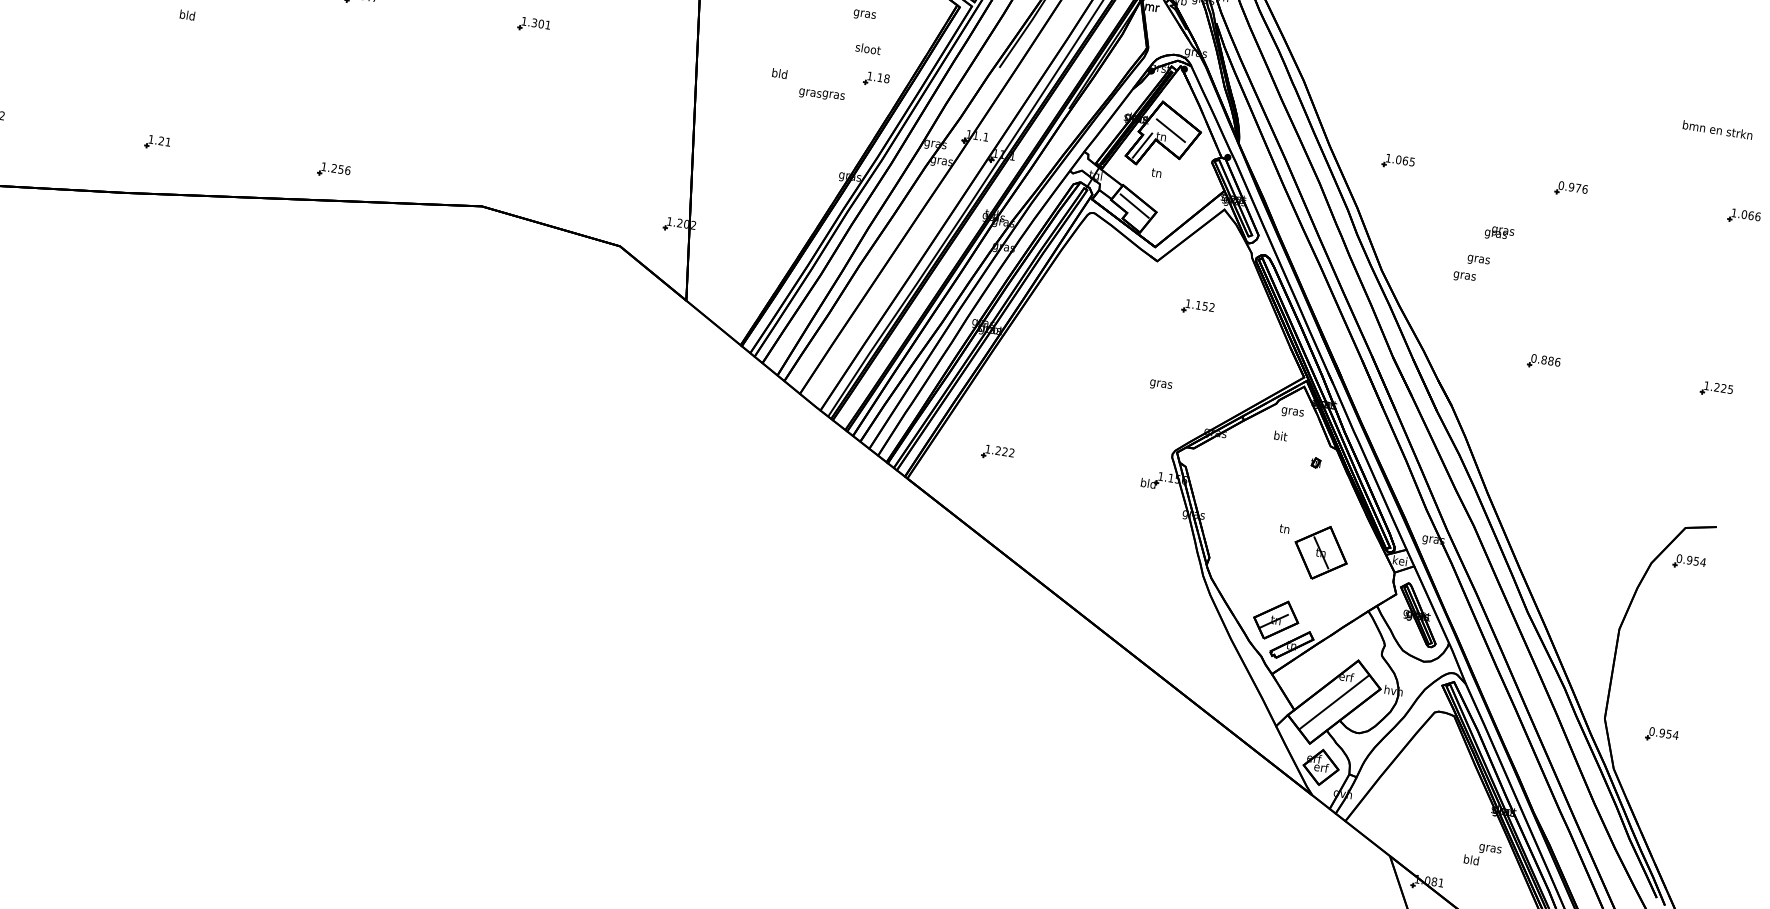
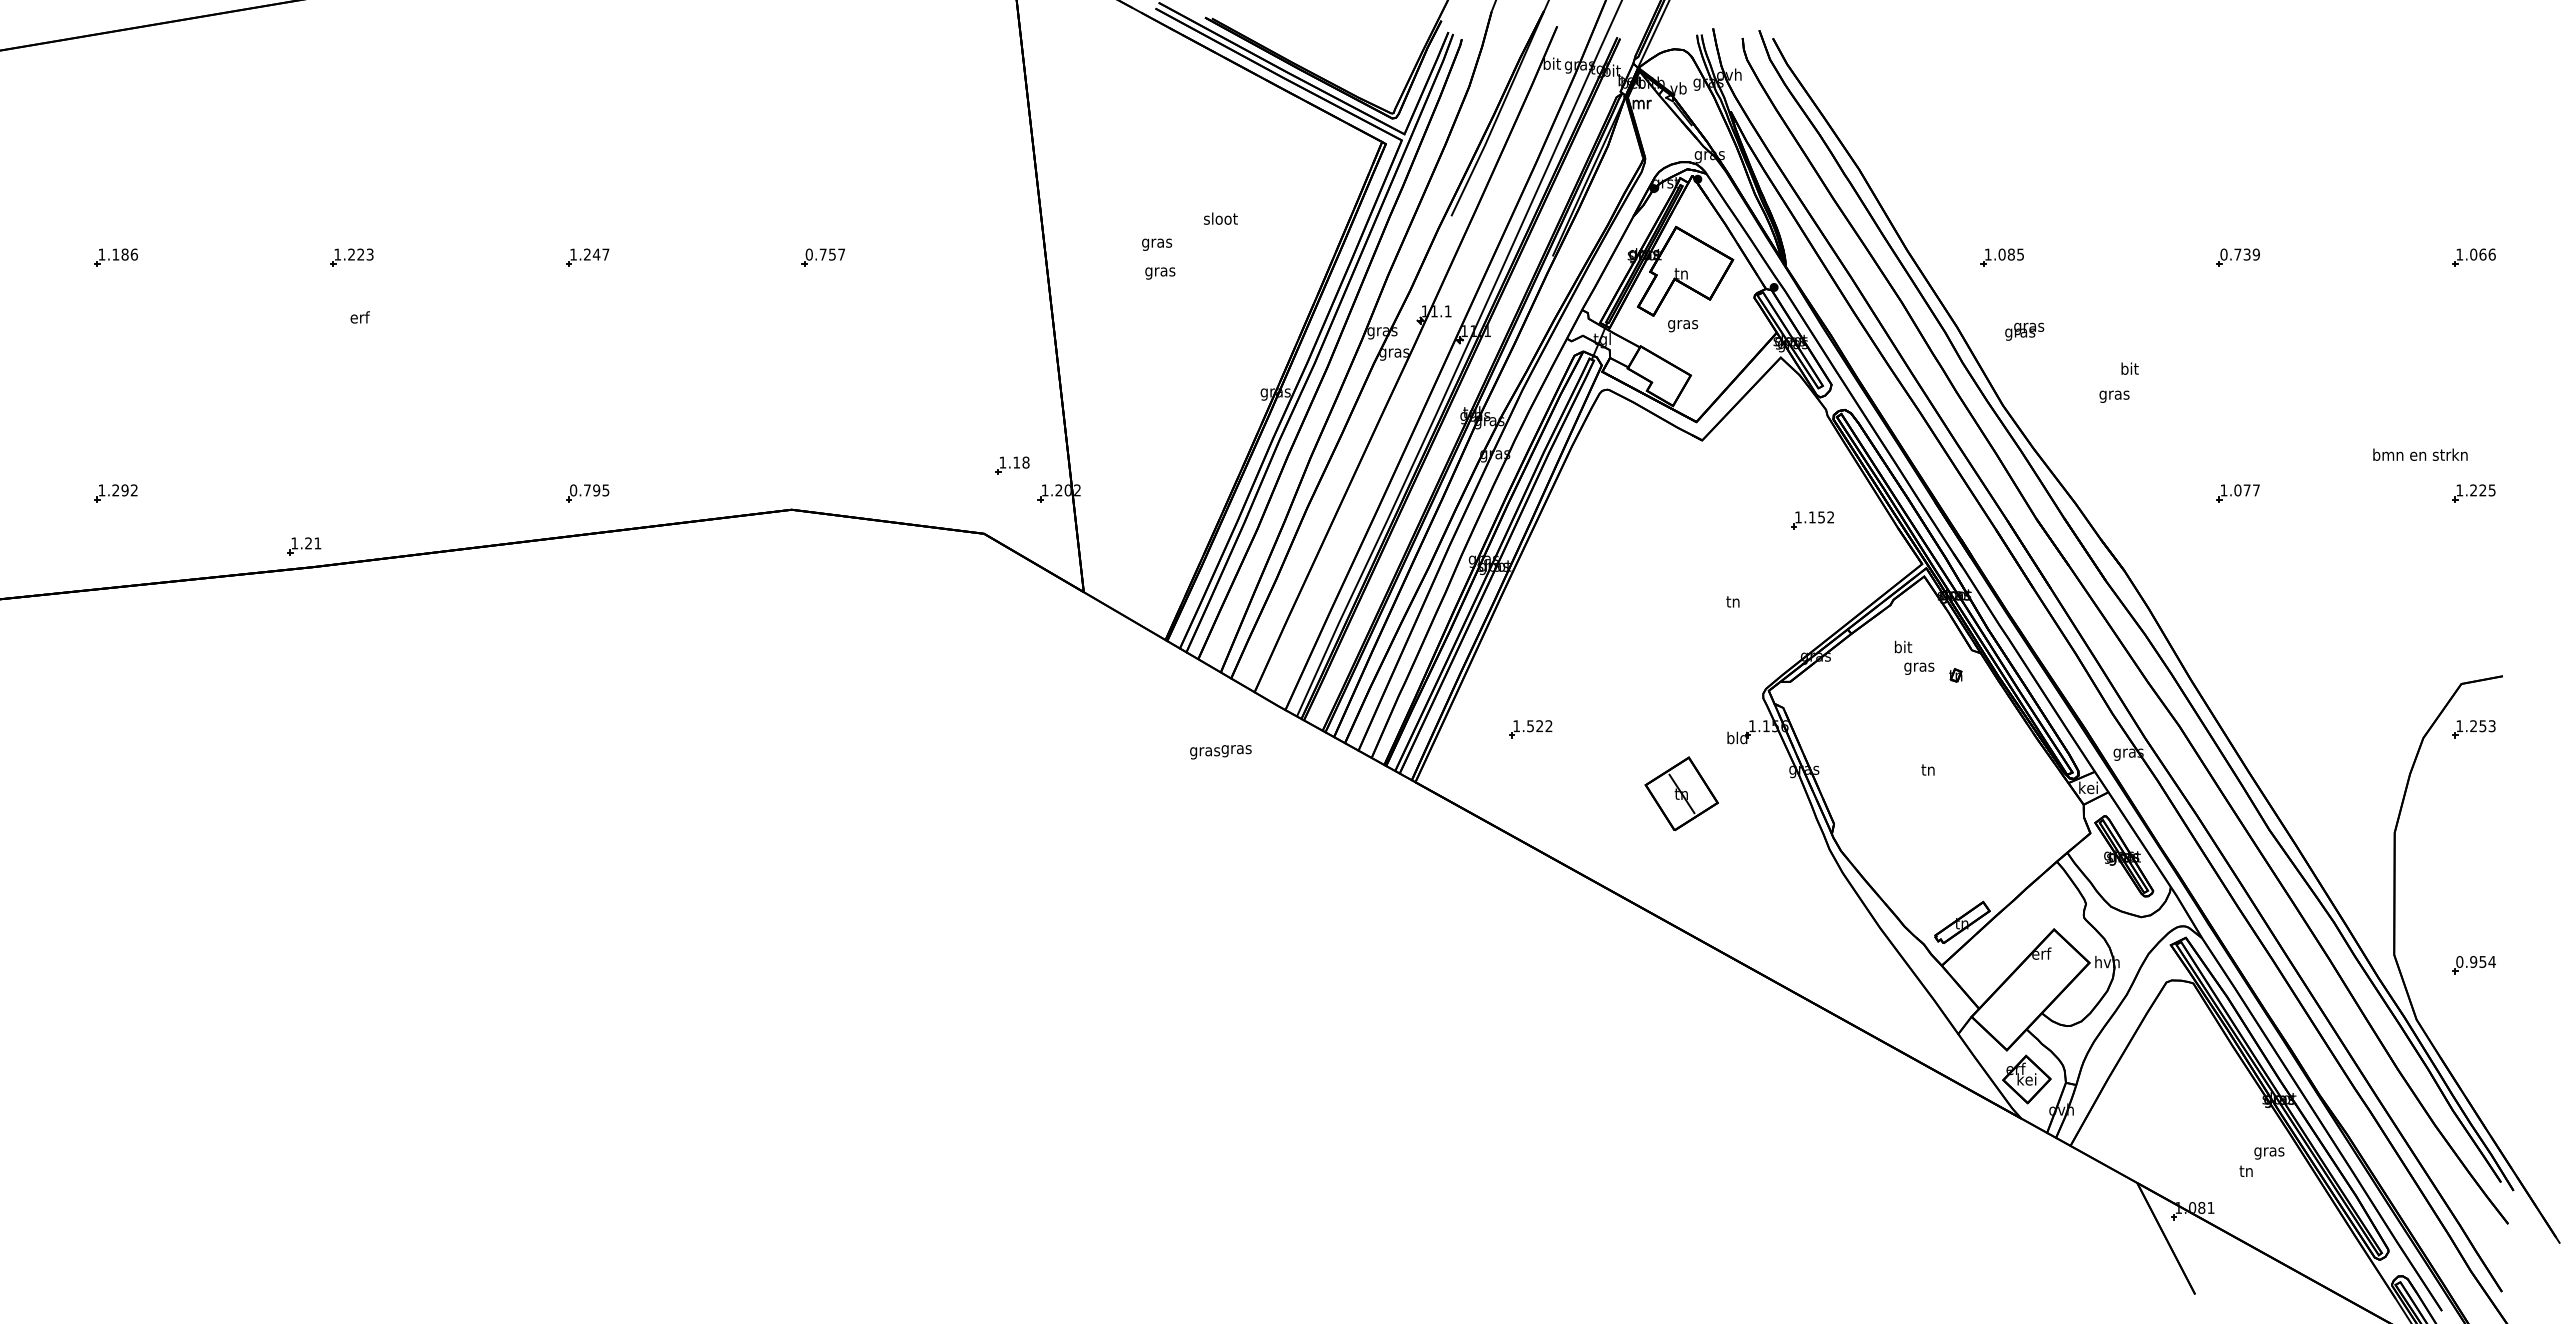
text: (187, 15) -> (359, 317), bld -> erf
text: (865, 15) -> (1157, 244), moved
text: (535, 23) -> (824, 254), 1.301 -> 0.757
text: (868, 48) -> (1220, 218), moved
text: (779, 74) -> (1160, 271), bld -> gras
part: (876, 79) -> (1012, 465), moved
text: (821, 95) -> (1220, 752), moved
text: (1717, 129) -> (2420, 454), moved
line: (1170, 130) -> (1692, 263), removed
part: (158, 142) -> (304, 546), moved
line: (1142, 145) -> (1657, 289), removed
text: (1405, 160) -> (2011, 254), 1.065 -> 1.085
text: (335, 168) -> (589, 490), 1.256 -> 0.795
text: (1157, 174) -> (1683, 324), tn -> gras
text: (1578, 188) -> (2247, 254), 0.976 -> 0.739
line: (1134, 205) -> (1660, 371), removed
text: (1499, 233) -> (2024, 331), moved
text: (1478, 259) -> (2129, 370), gras -> bit
part: (1198, 307) -> (1812, 520), moved
text: (1546, 360) -> (2240, 490), 0.886 -> 1.077
text: (1161, 384) -> (1733, 603), gras -> tn
text: (1292, 412) -> (1919, 668), moved
text: (998, 451) -> (1530, 726), 1.222 -> 1.522
part: (1321, 552) -> (1681, 793), moved
text: (1690, 560) -> (2475, 726), 0.954 -> 1.253
part: (1275, 619) -> (1935, 892), removed
line: (1334, 702) -> (2030, 990), removed
text: (1321, 767) -> (2027, 1079), erf -> kei
text: (1471, 859) -> (2246, 1170), bld -> tn

